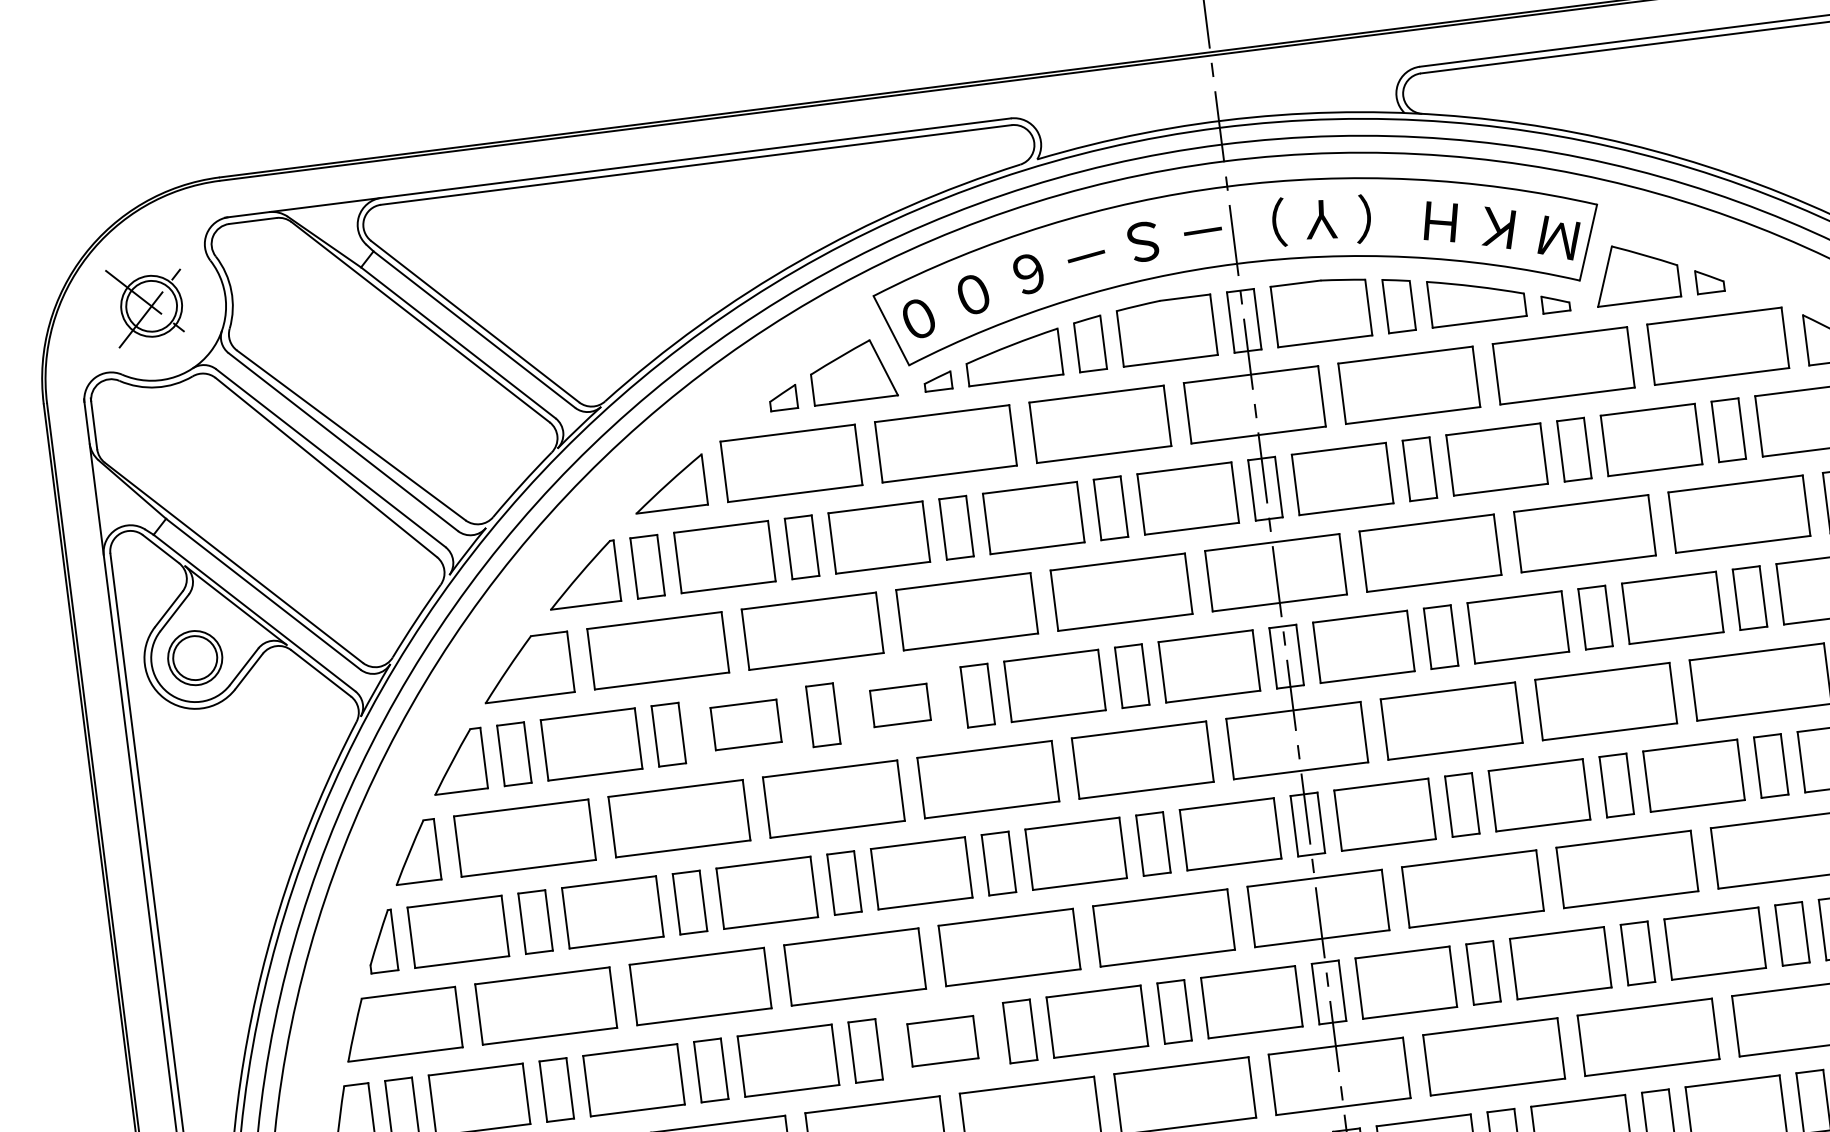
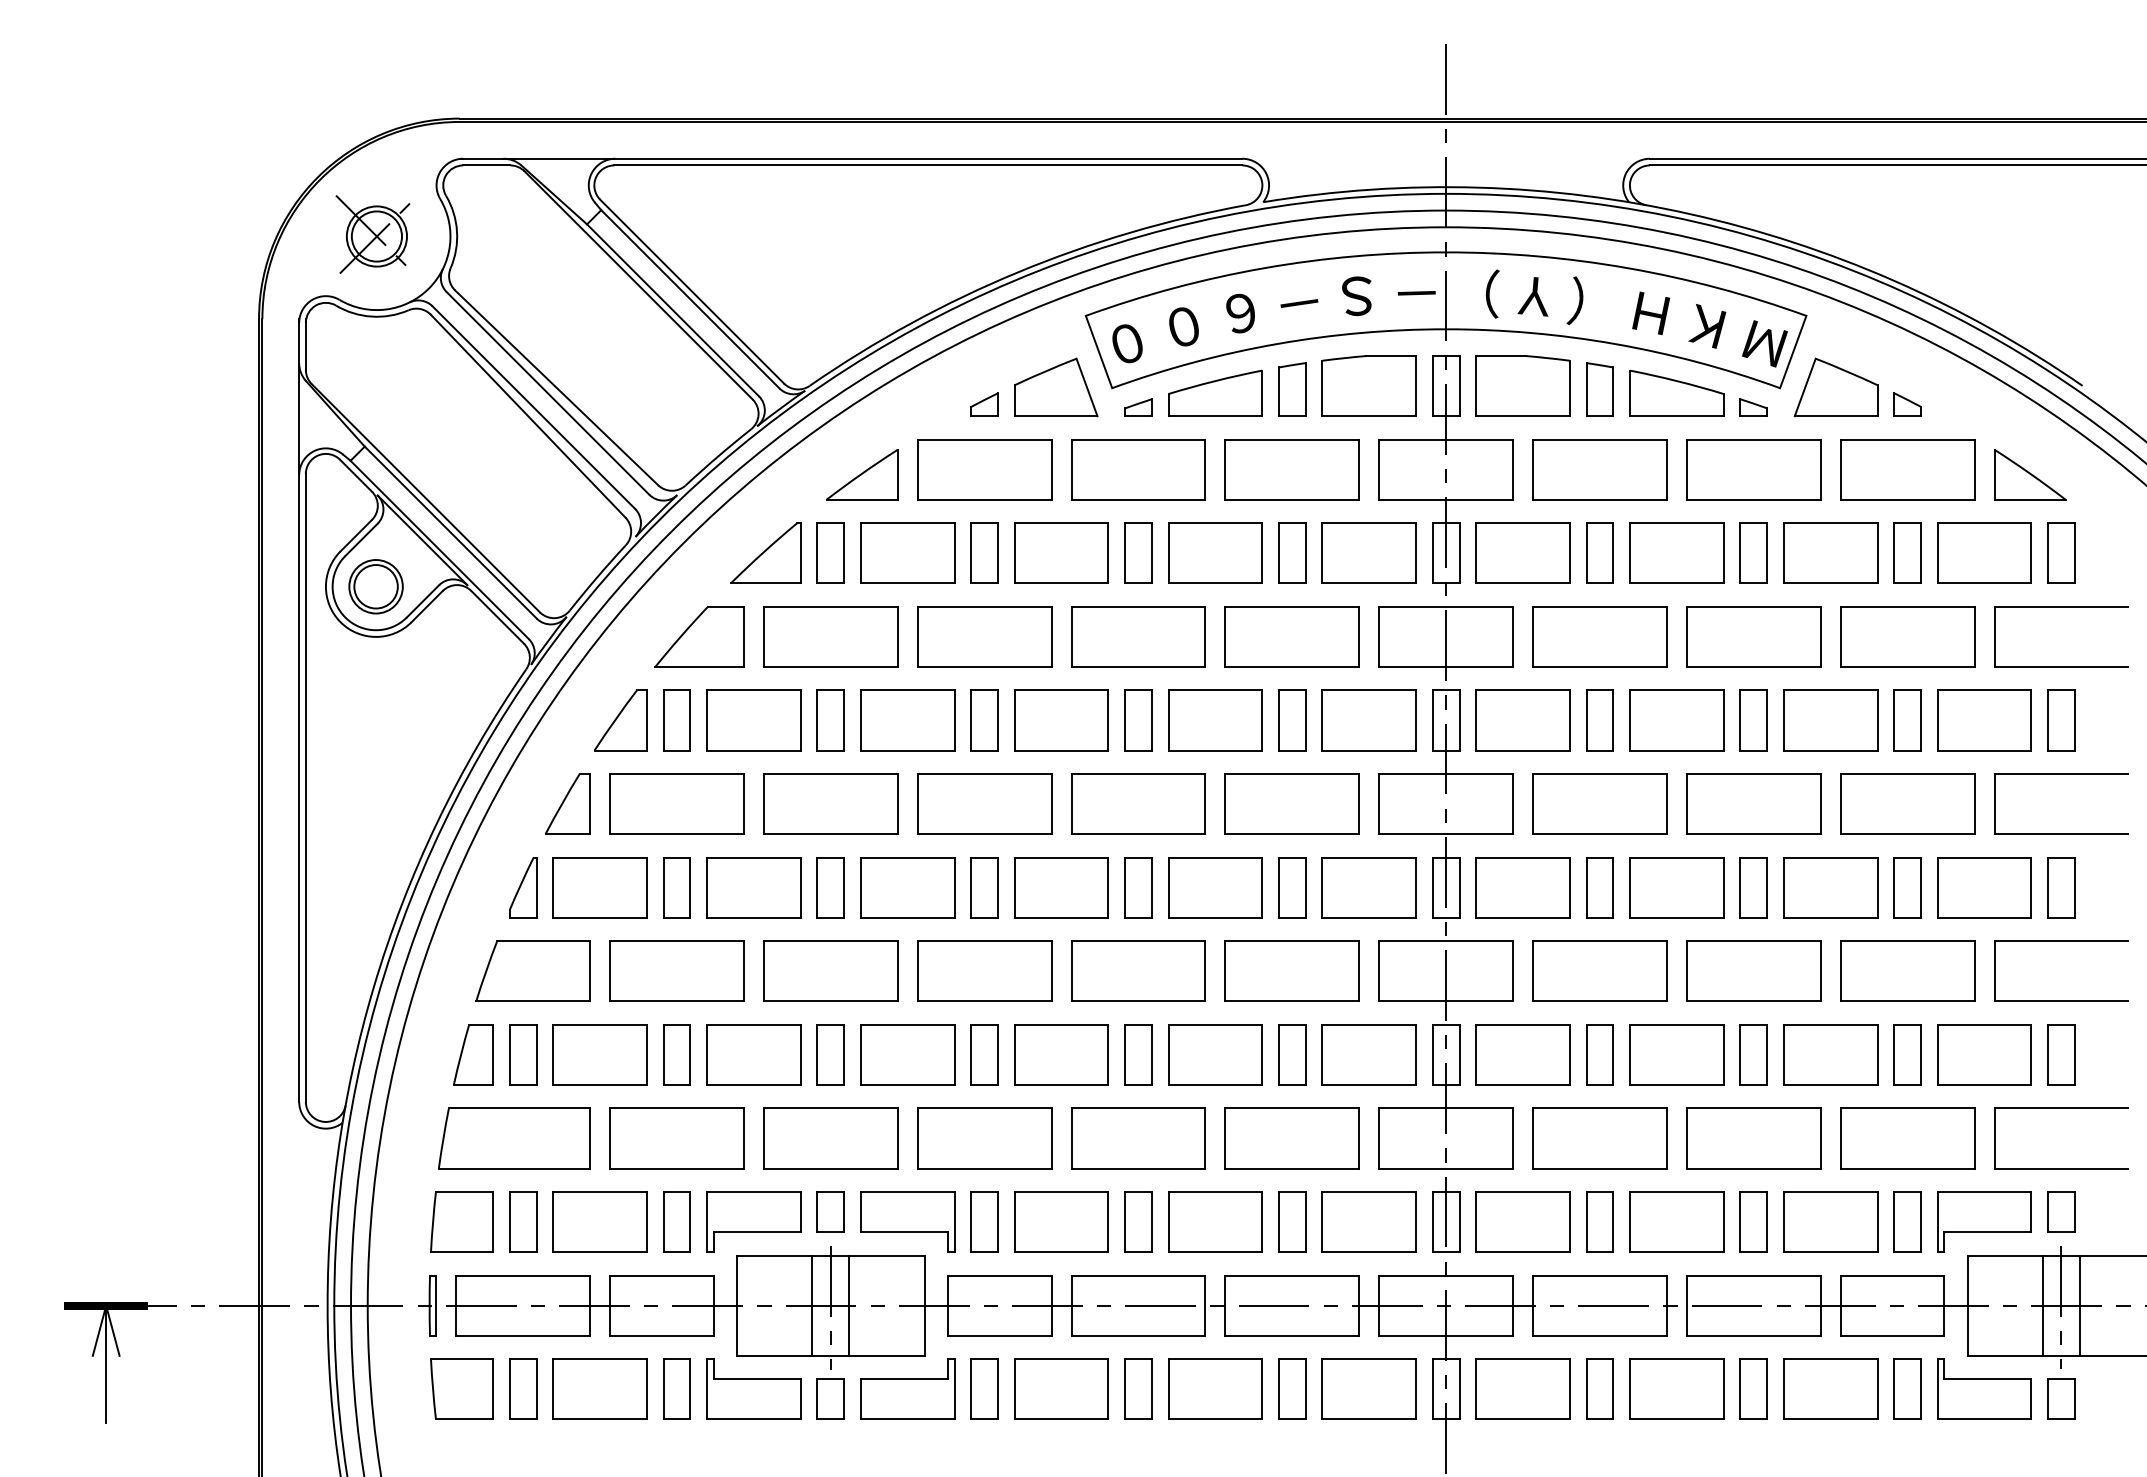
part: (900, 705) -> (1061, 720), size x1.67
part: (745, 724) -> (907, 720), size x1.43
part: (942, 1040) -> (1061, 1054), size x1.43

